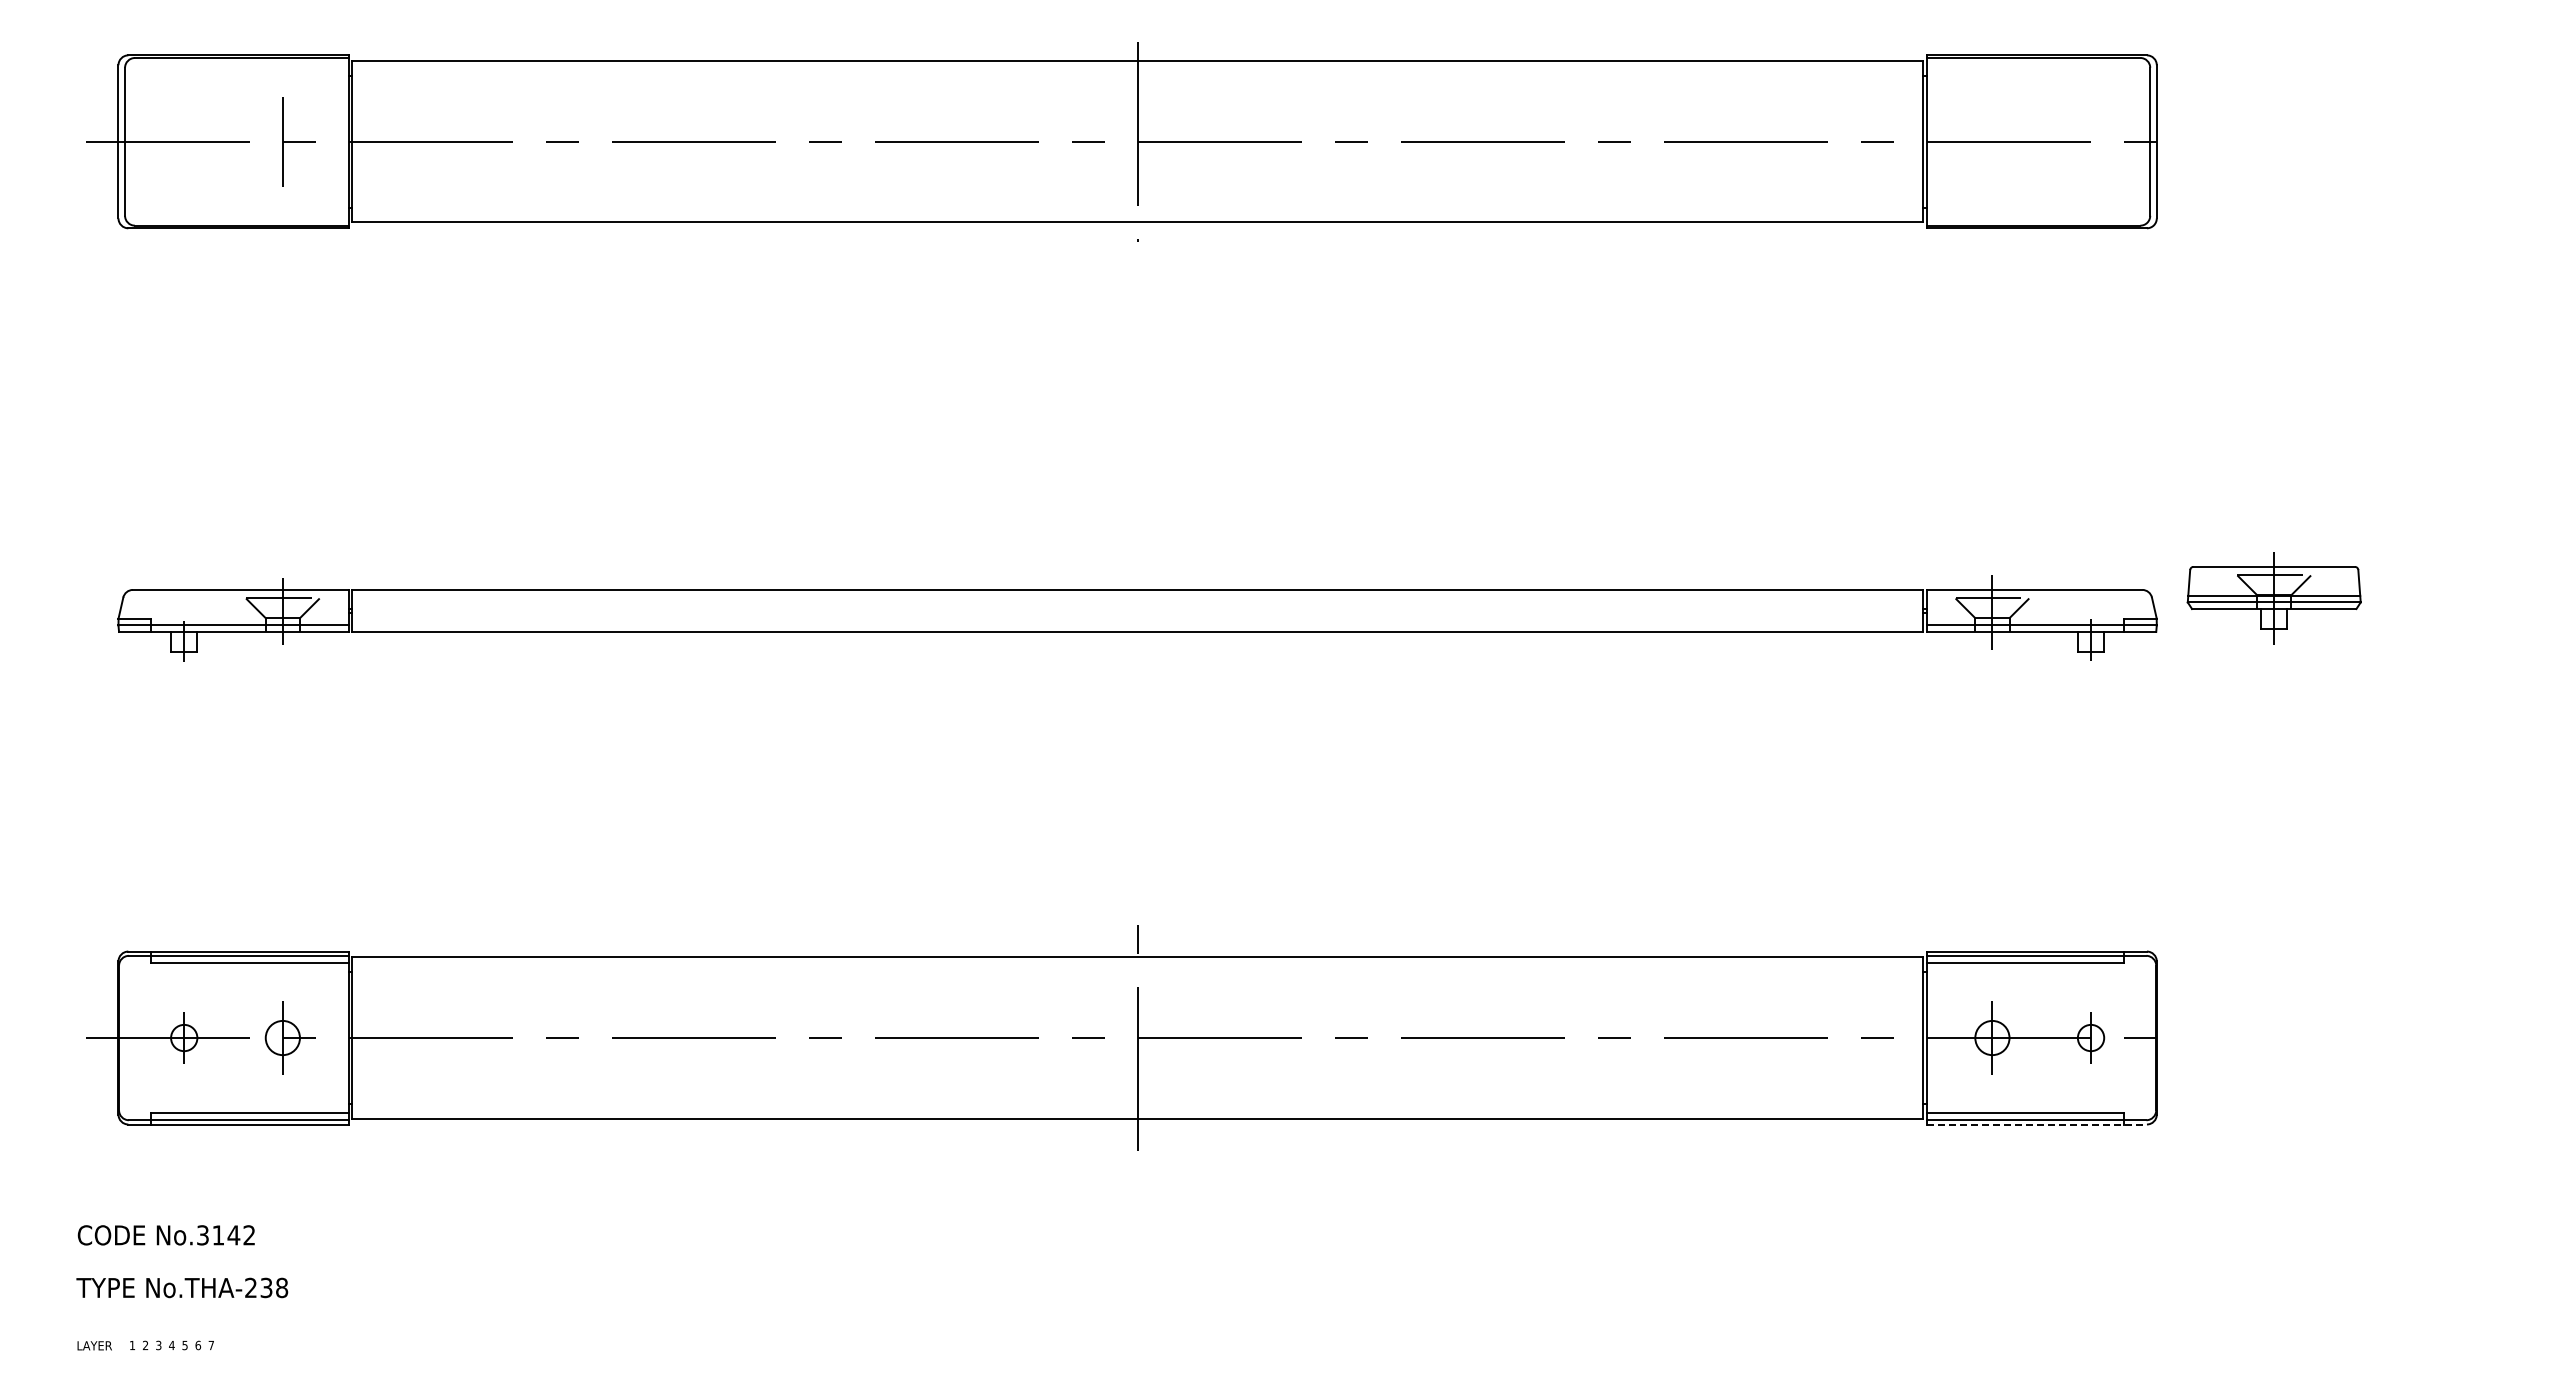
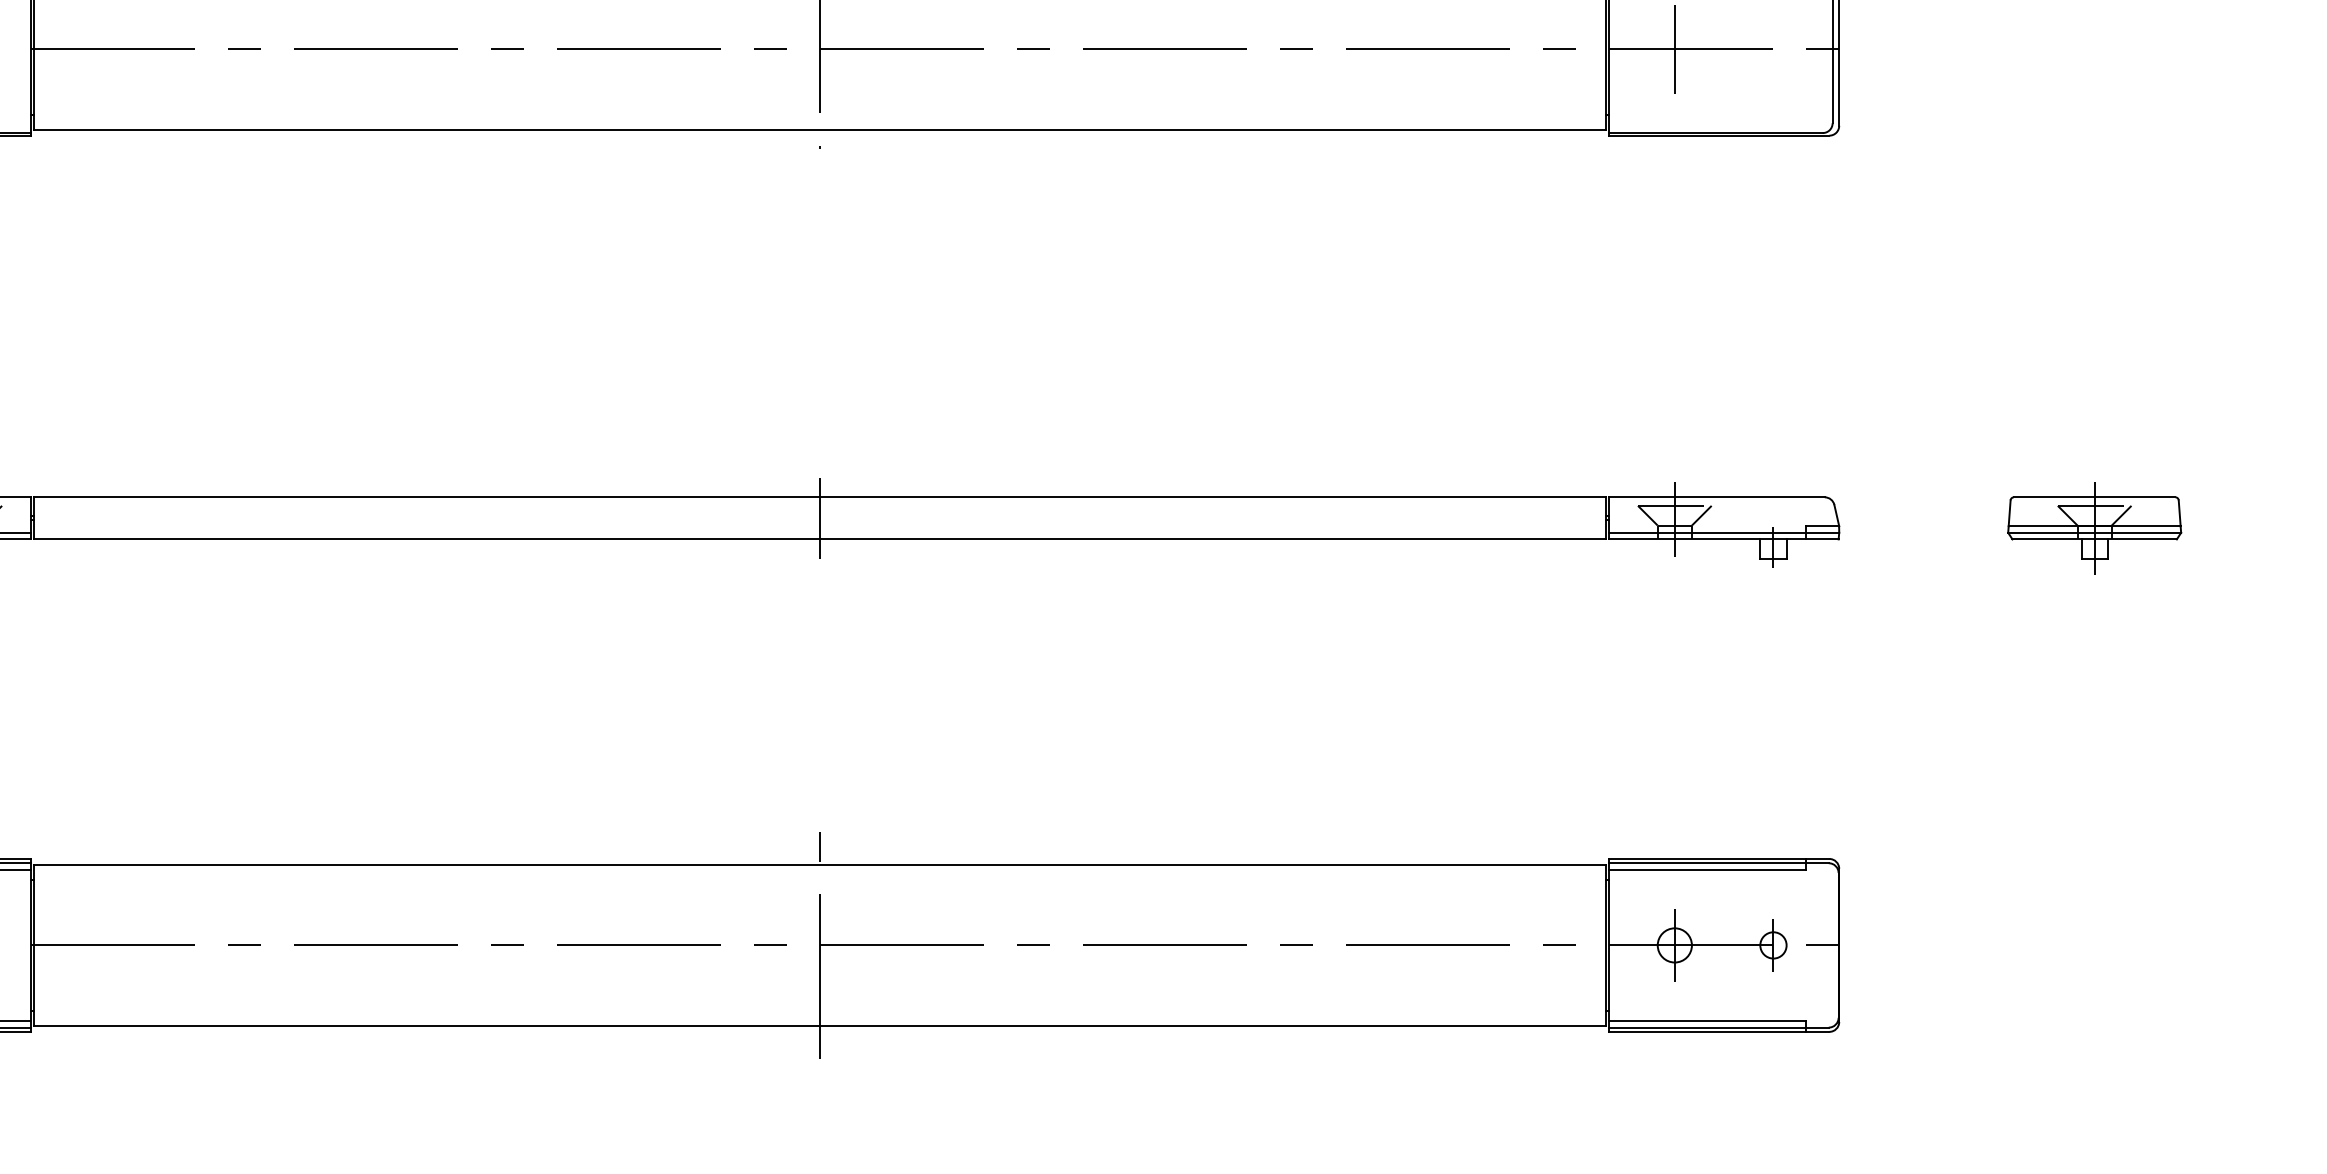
line: (1992, 141) -> (1674, 48), added
part: (2273, 598) -> (2093, 528), moved
line: (1137, 610) -> (819, 517), added
line: (2037, 1124) -> (1719, 1031), dashed -> solid

